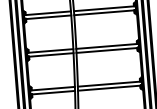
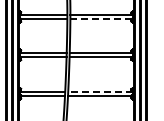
line: (103, 13) -> (100, 19), solid -> dashed
line: (109, 84) -> (100, 91), solid -> dashed

